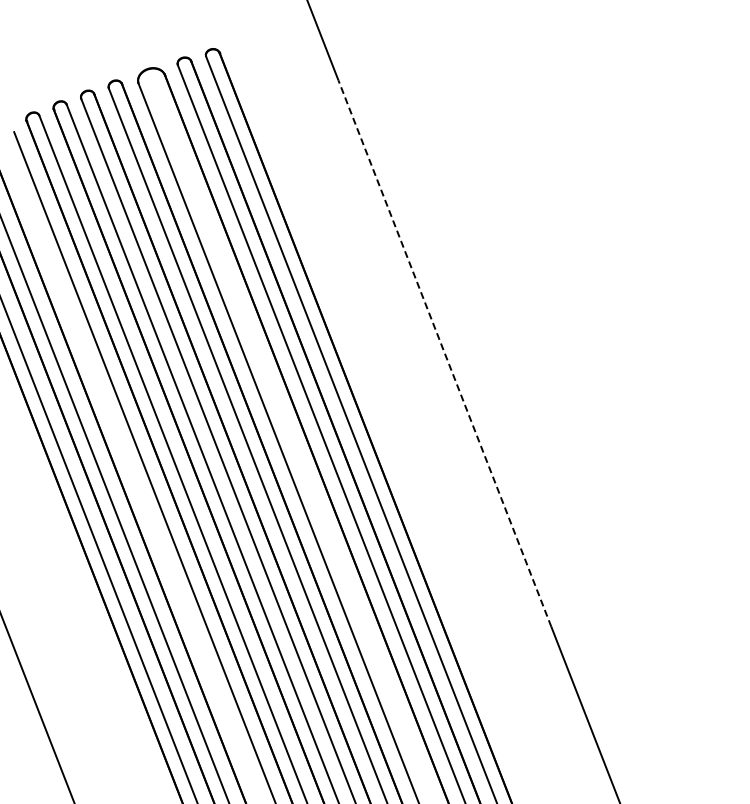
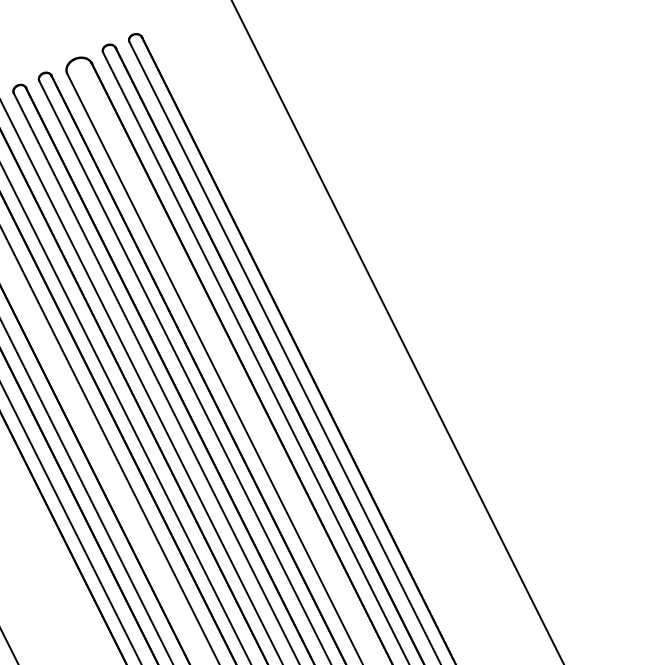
line: (444, 353) -> (383, 304), dashed -> solid

